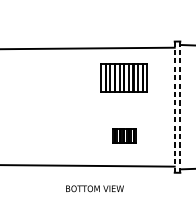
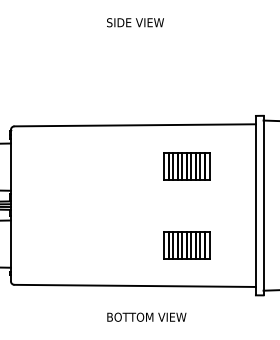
part: (123, 78) -> (186, 166), size x0.71
line: (174, 107) -> (255, 205), dashed -> solid
line: (180, 107) -> (263, 205), dashed -> solid
part: (123, 136) -> (186, 245), size x1.43

